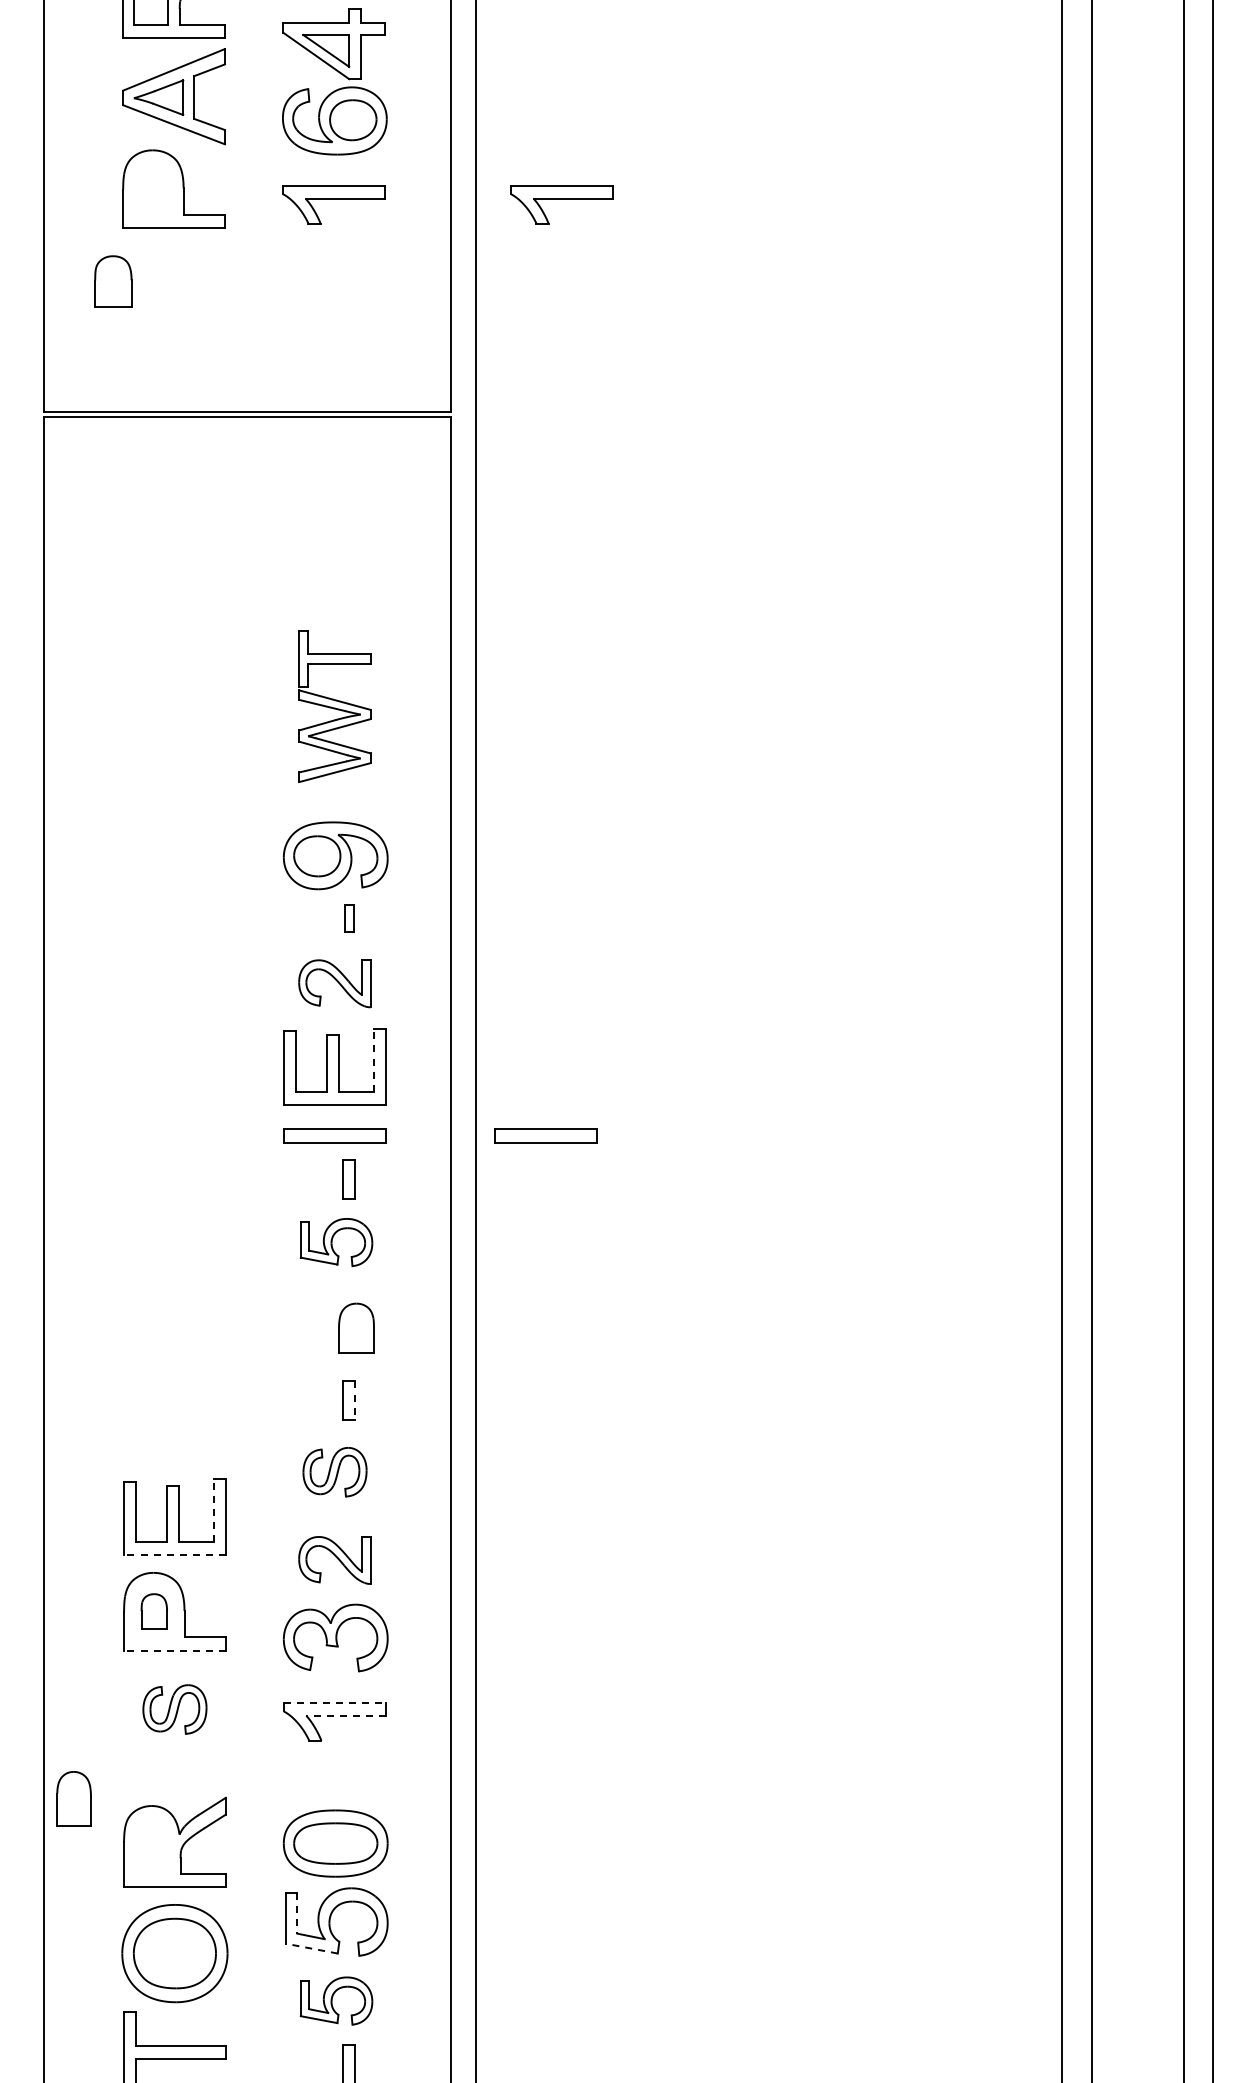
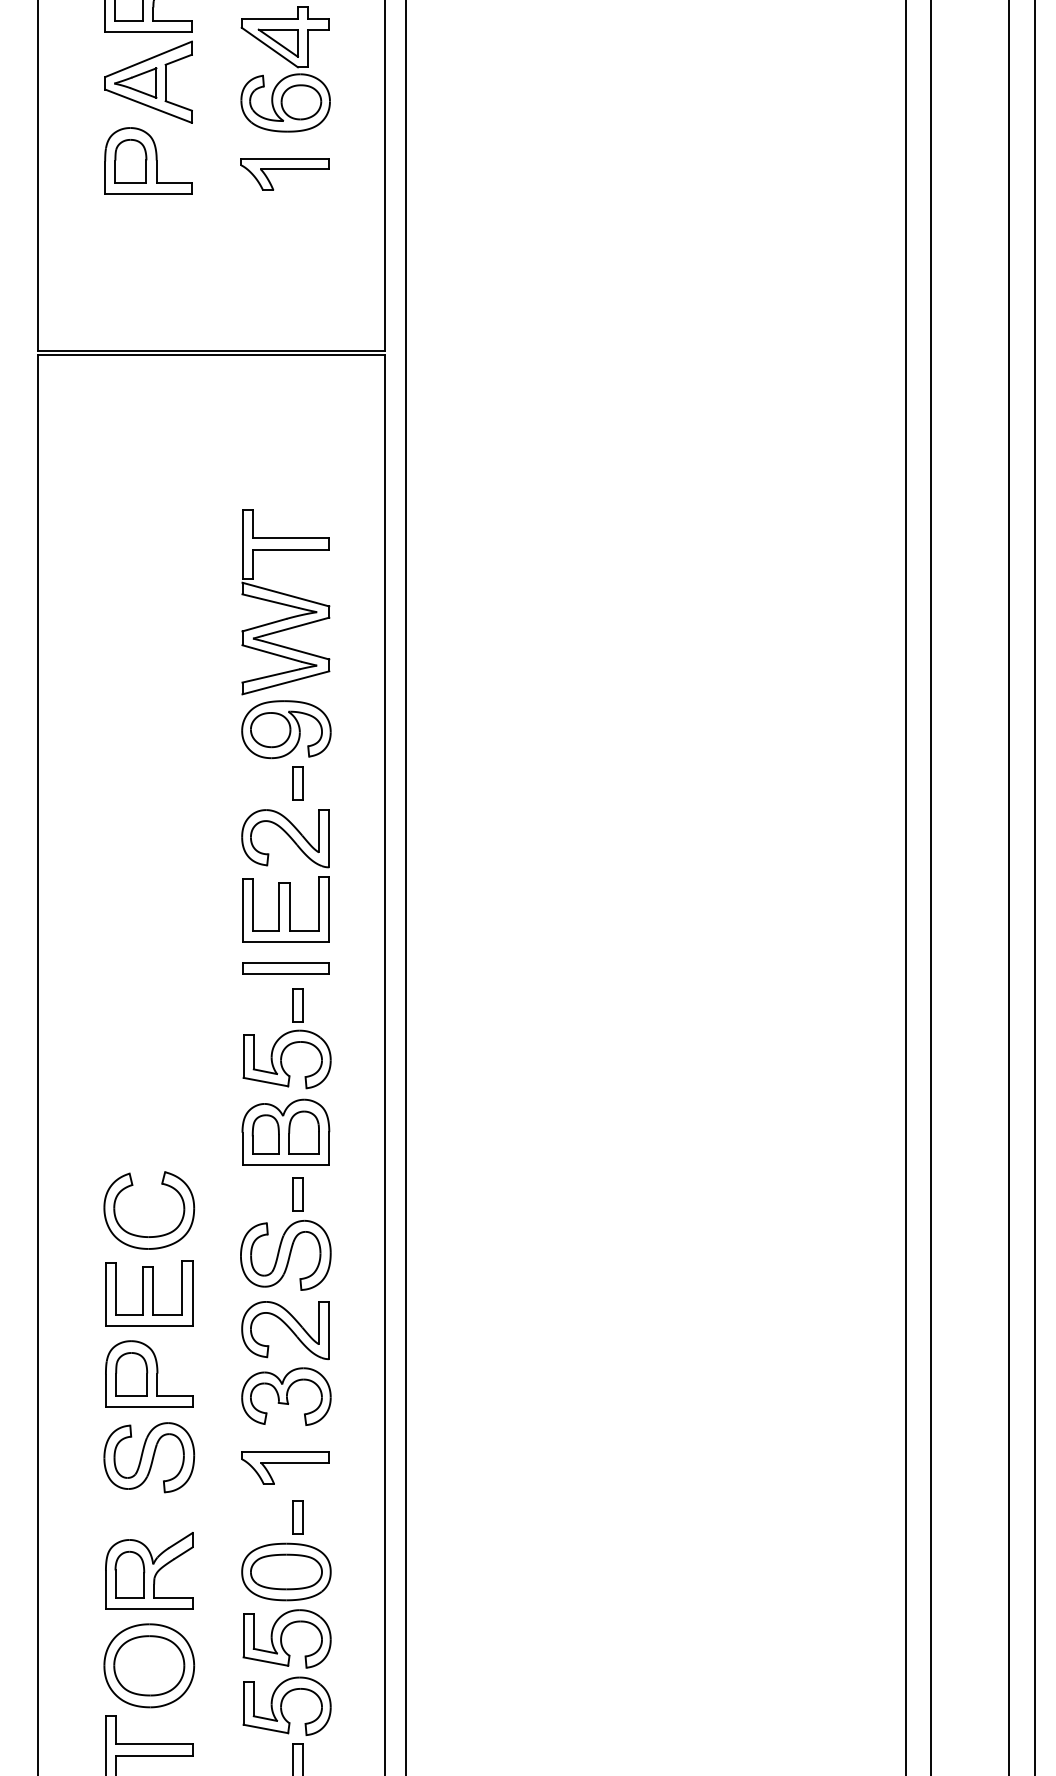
part: (561, 204) -> (478, 174), removed
part: (113, 281) -> (131, 161), moved
part: (334, 706) -> (285, 602), size x1.43
part: (348, 918) -> (297, 783), size x1.43
part: (334, 983) -> (285, 838), size x1.43
line: (373, 1059) -> (318, 903), dashed -> solid
part: (545, 1135) -> (465, 968), removed
part: (336, 1242) -> (287, 1059), size x1.43
part: (334, 1327) -> (285, 1131), added
line: (355, 1401) -> (303, 1195), dashed -> solid
part: (171, 1449) -> (146, 1235), added
part: (334, 1471) -> (285, 1254), size x1.67
line: (213, 1510) -> (182, 1287), dashed -> solid
line: (174, 1555) -> (148, 1326), dashed -> solid
part: (334, 1560) -> (285, 1330), size x1.43
part: (154, 1611) -> (131, 1374), size x1.43
line: (174, 1650) -> (148, 1407), dashed -> solid
line: (335, 1703) -> (286, 1452), dashed -> solid
part: (174, 1709) -> (148, 1457), size x1.67
line: (346, 1715) -> (295, 1462), dashed -> solid
part: (348, 1779) -> (297, 1517), added
part: (73, 1798) -> (129, 1574), moved
line: (297, 1913) -> (253, 1631), dashed -> solid
line: (311, 1948) -> (265, 1661), dashed -> solid
part: (336, 2000) -> (287, 1705), size x1.43

